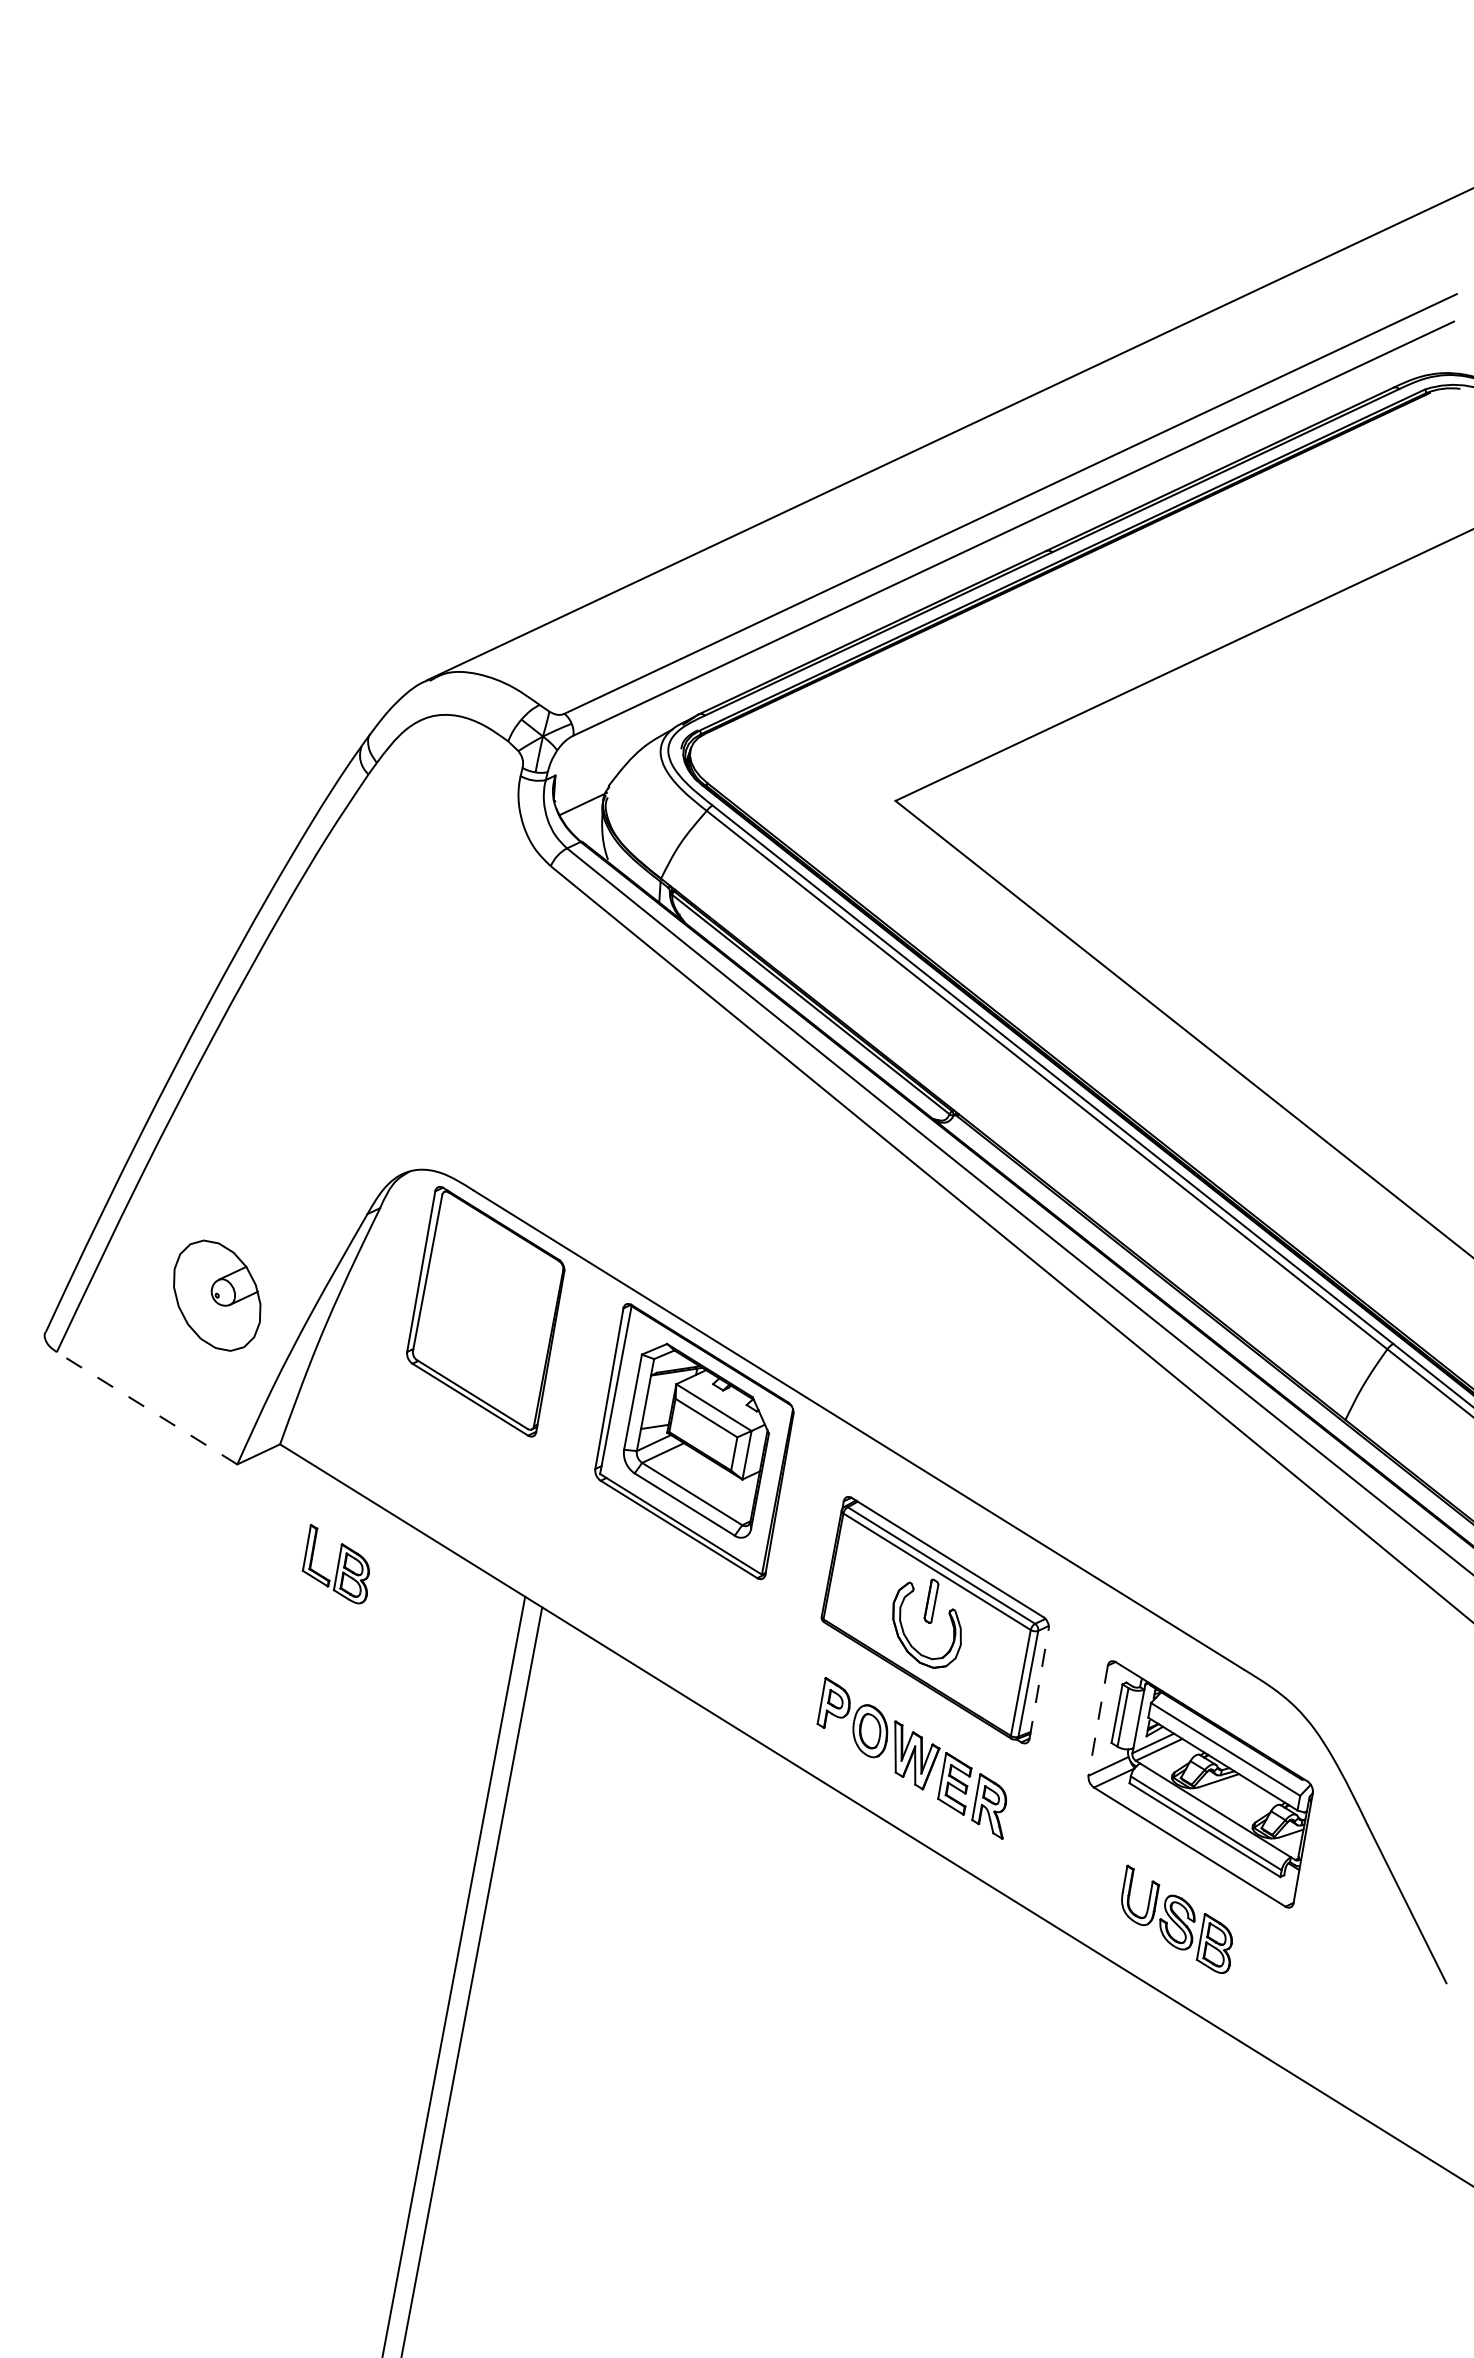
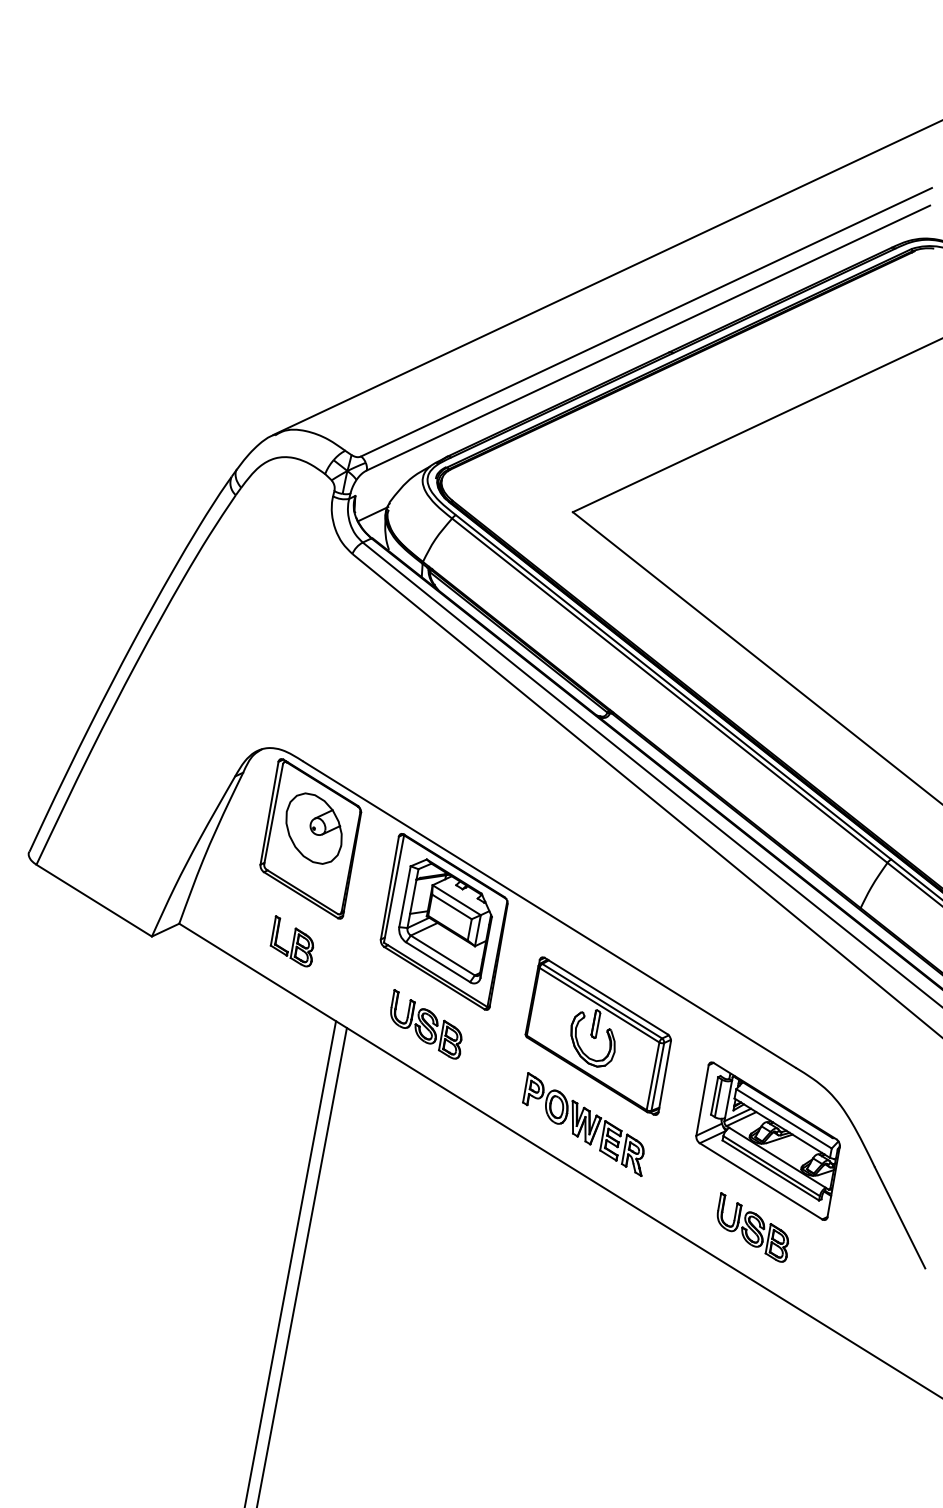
part: (216, 1295) -> (313, 828), moved
line: (147, 1408) -> (94, 900), dashed -> solid
part: (335, 1564) -> (291, 941), moved
part: (666, 1601) -> (426, 1024), added
line: (1038, 1683) -> (664, 1076), dashed -> solid
line: (1098, 1720) -> (702, 1100), dashed -> solid

